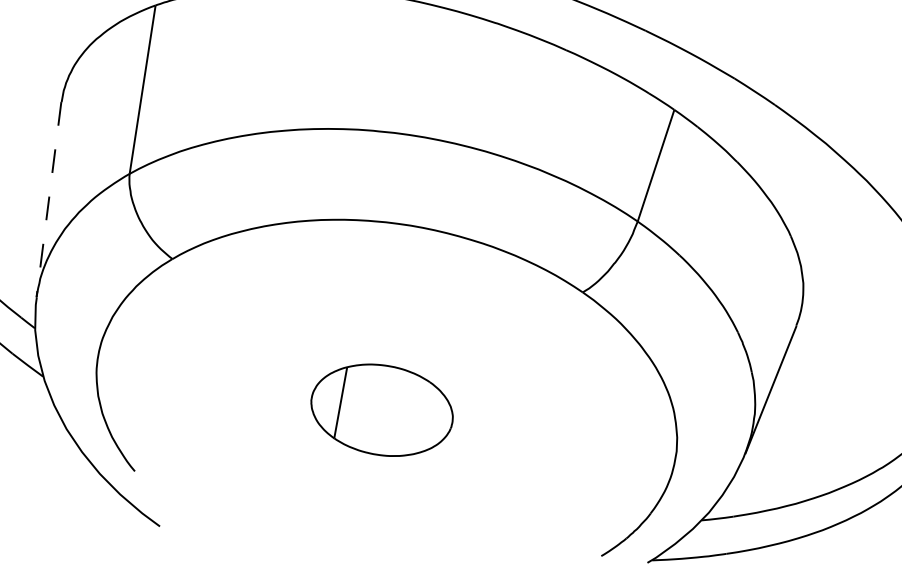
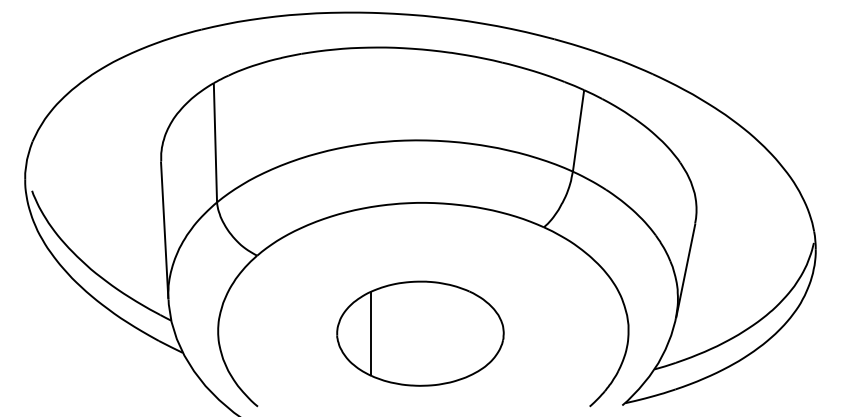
line: (48, 199) -> (164, 230), dashed -> solid
part: (382, 410) -> (420, 333), size x1.67

